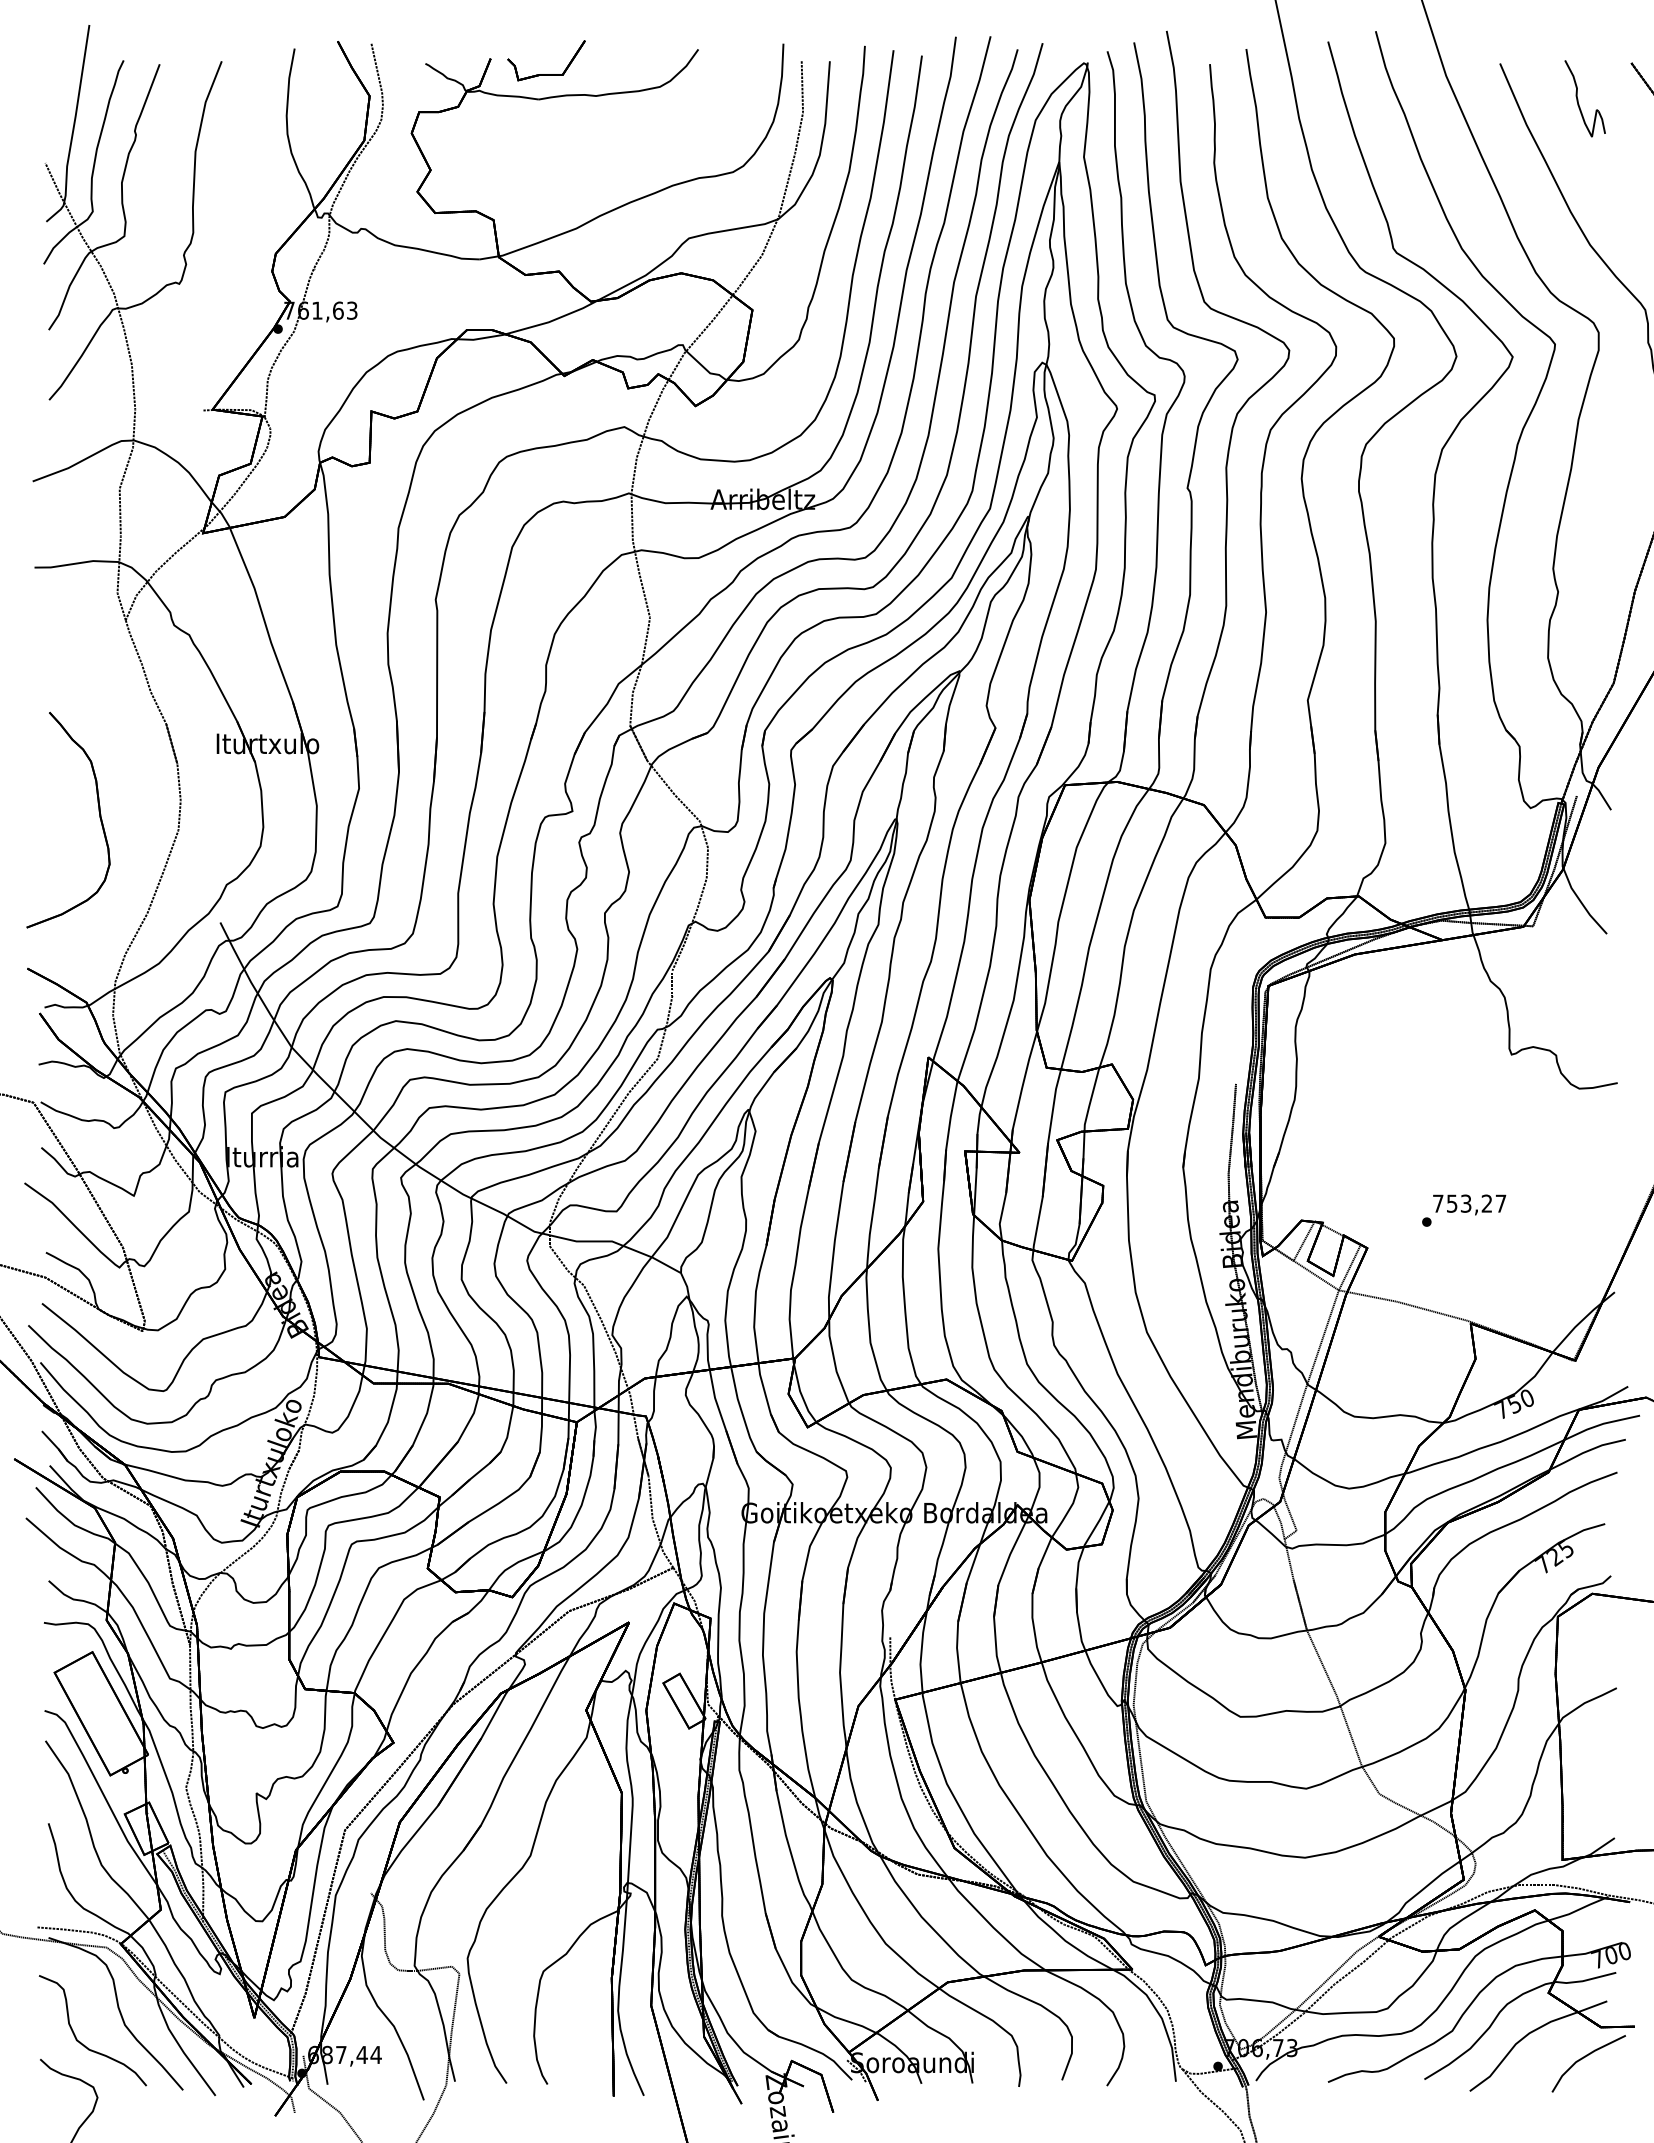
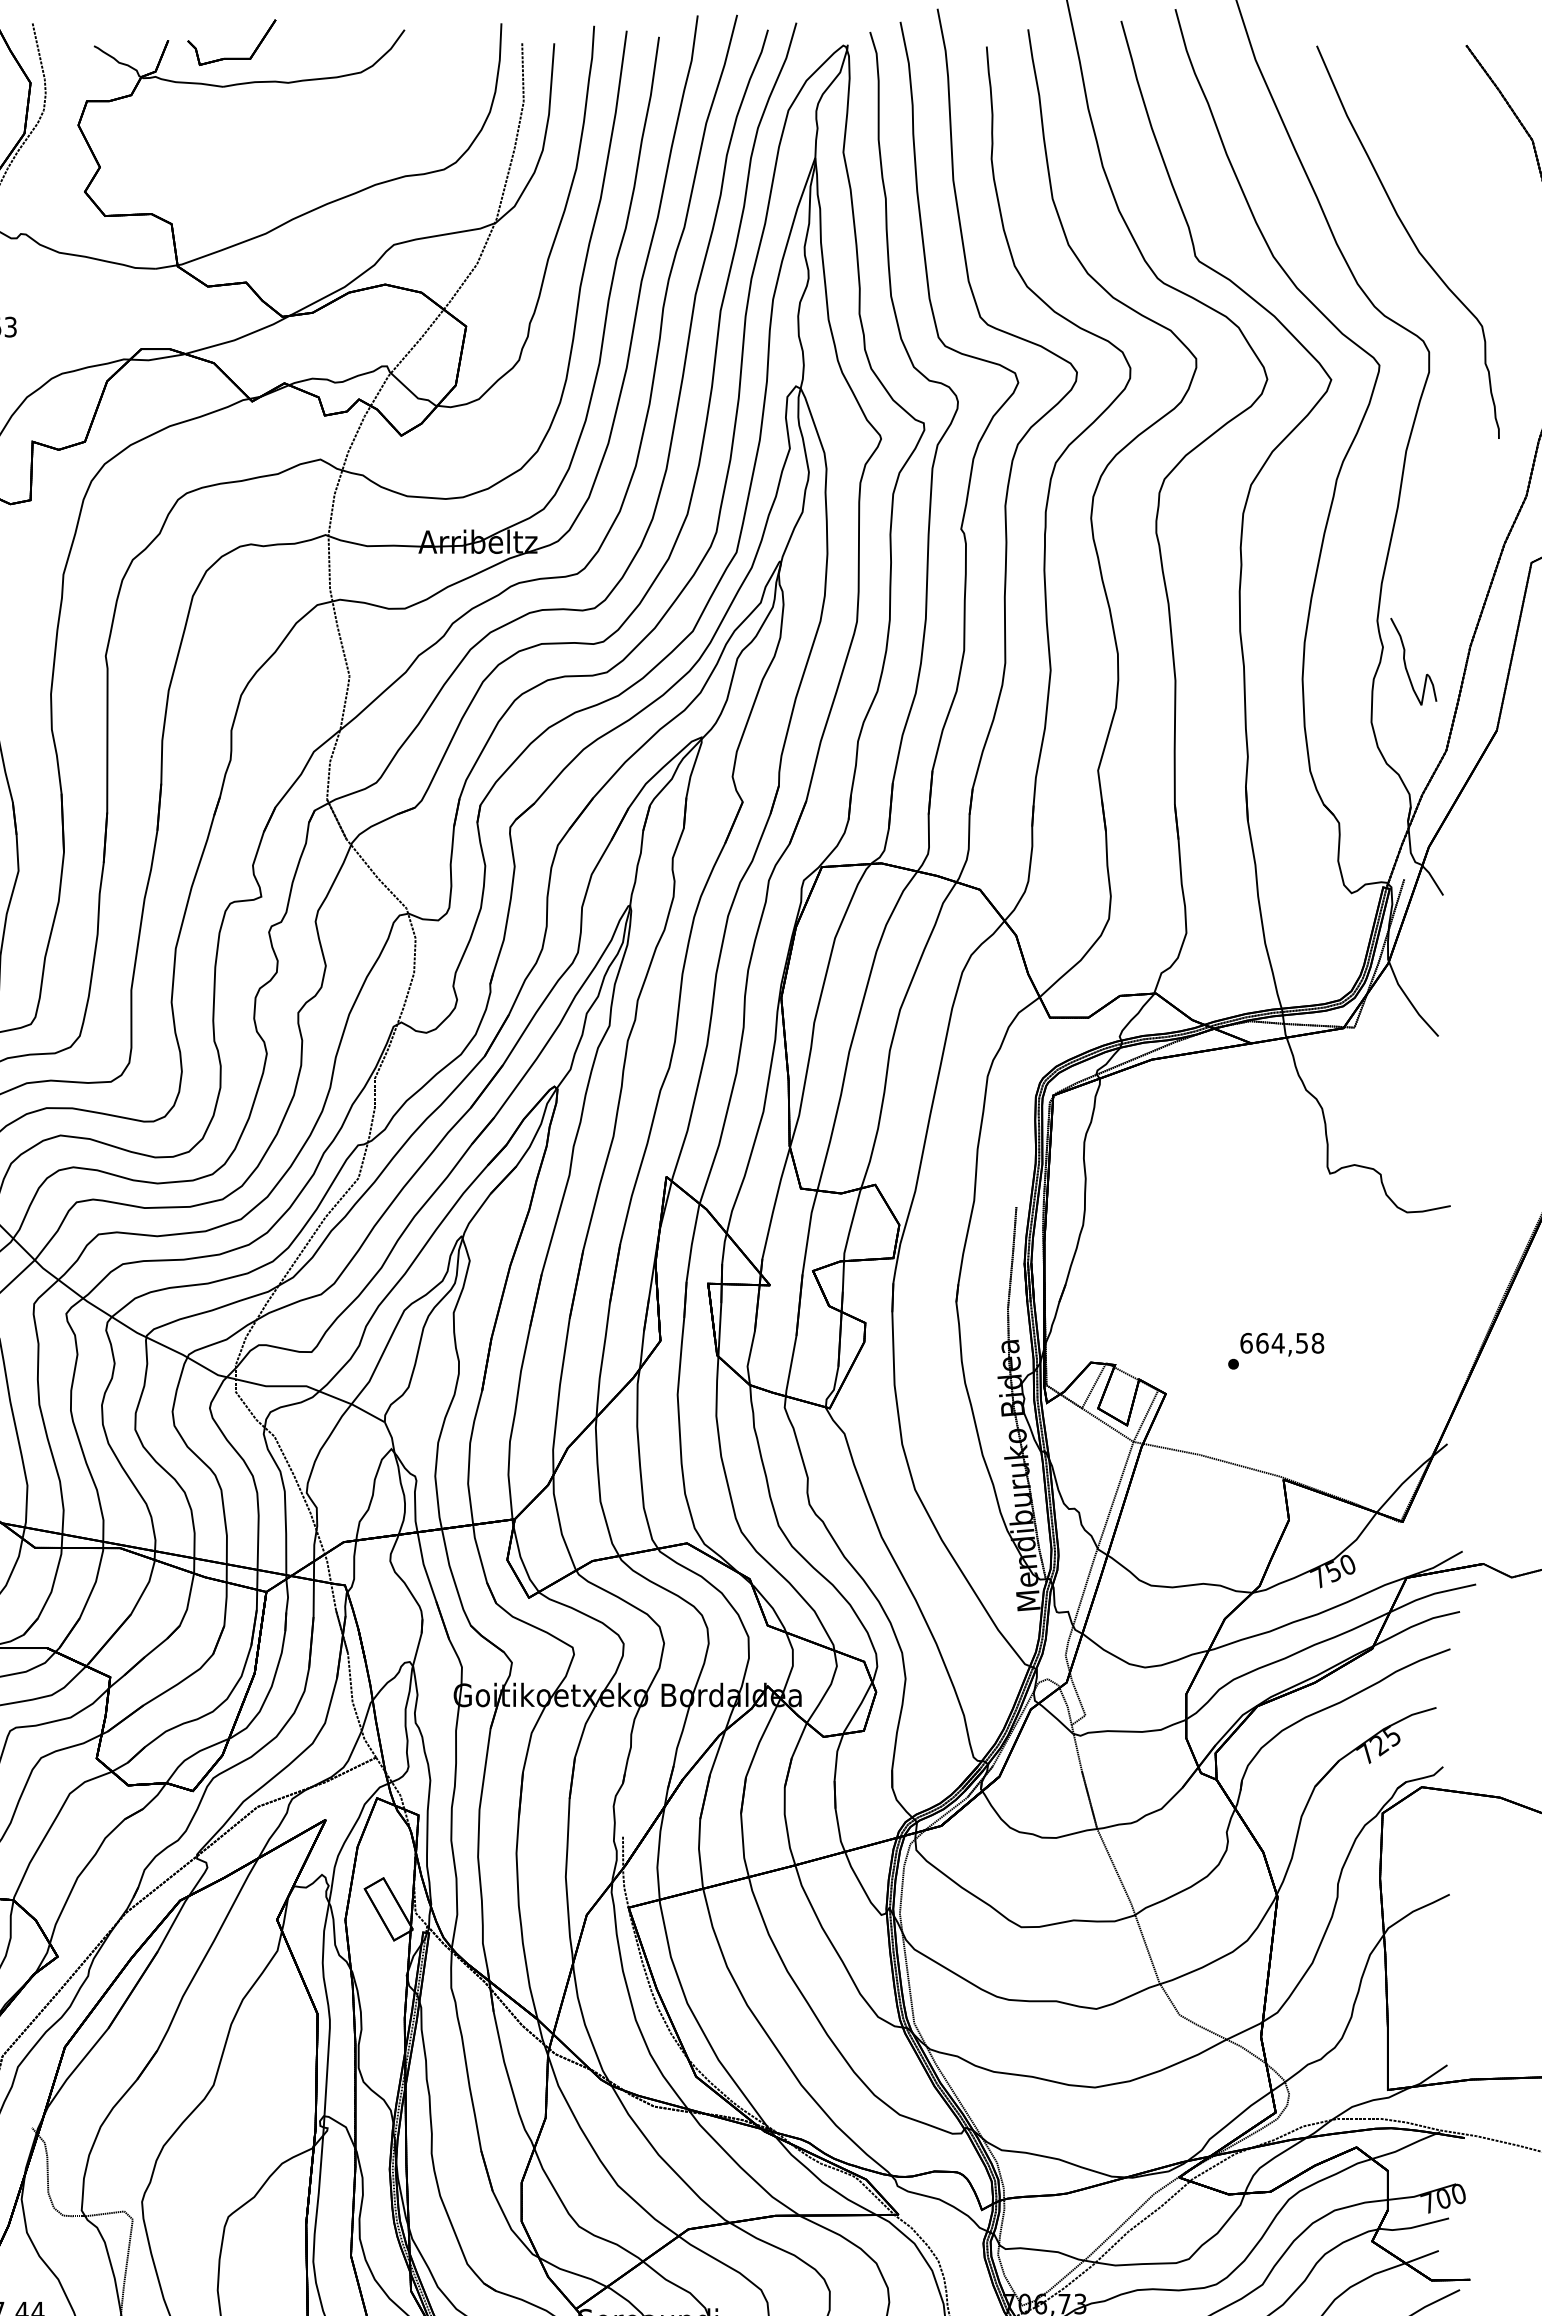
part: (1578, 99) -> (1406, 662), moved
text: (1469, 1203) -> (1282, 1343), 753,27 -> 664,58

